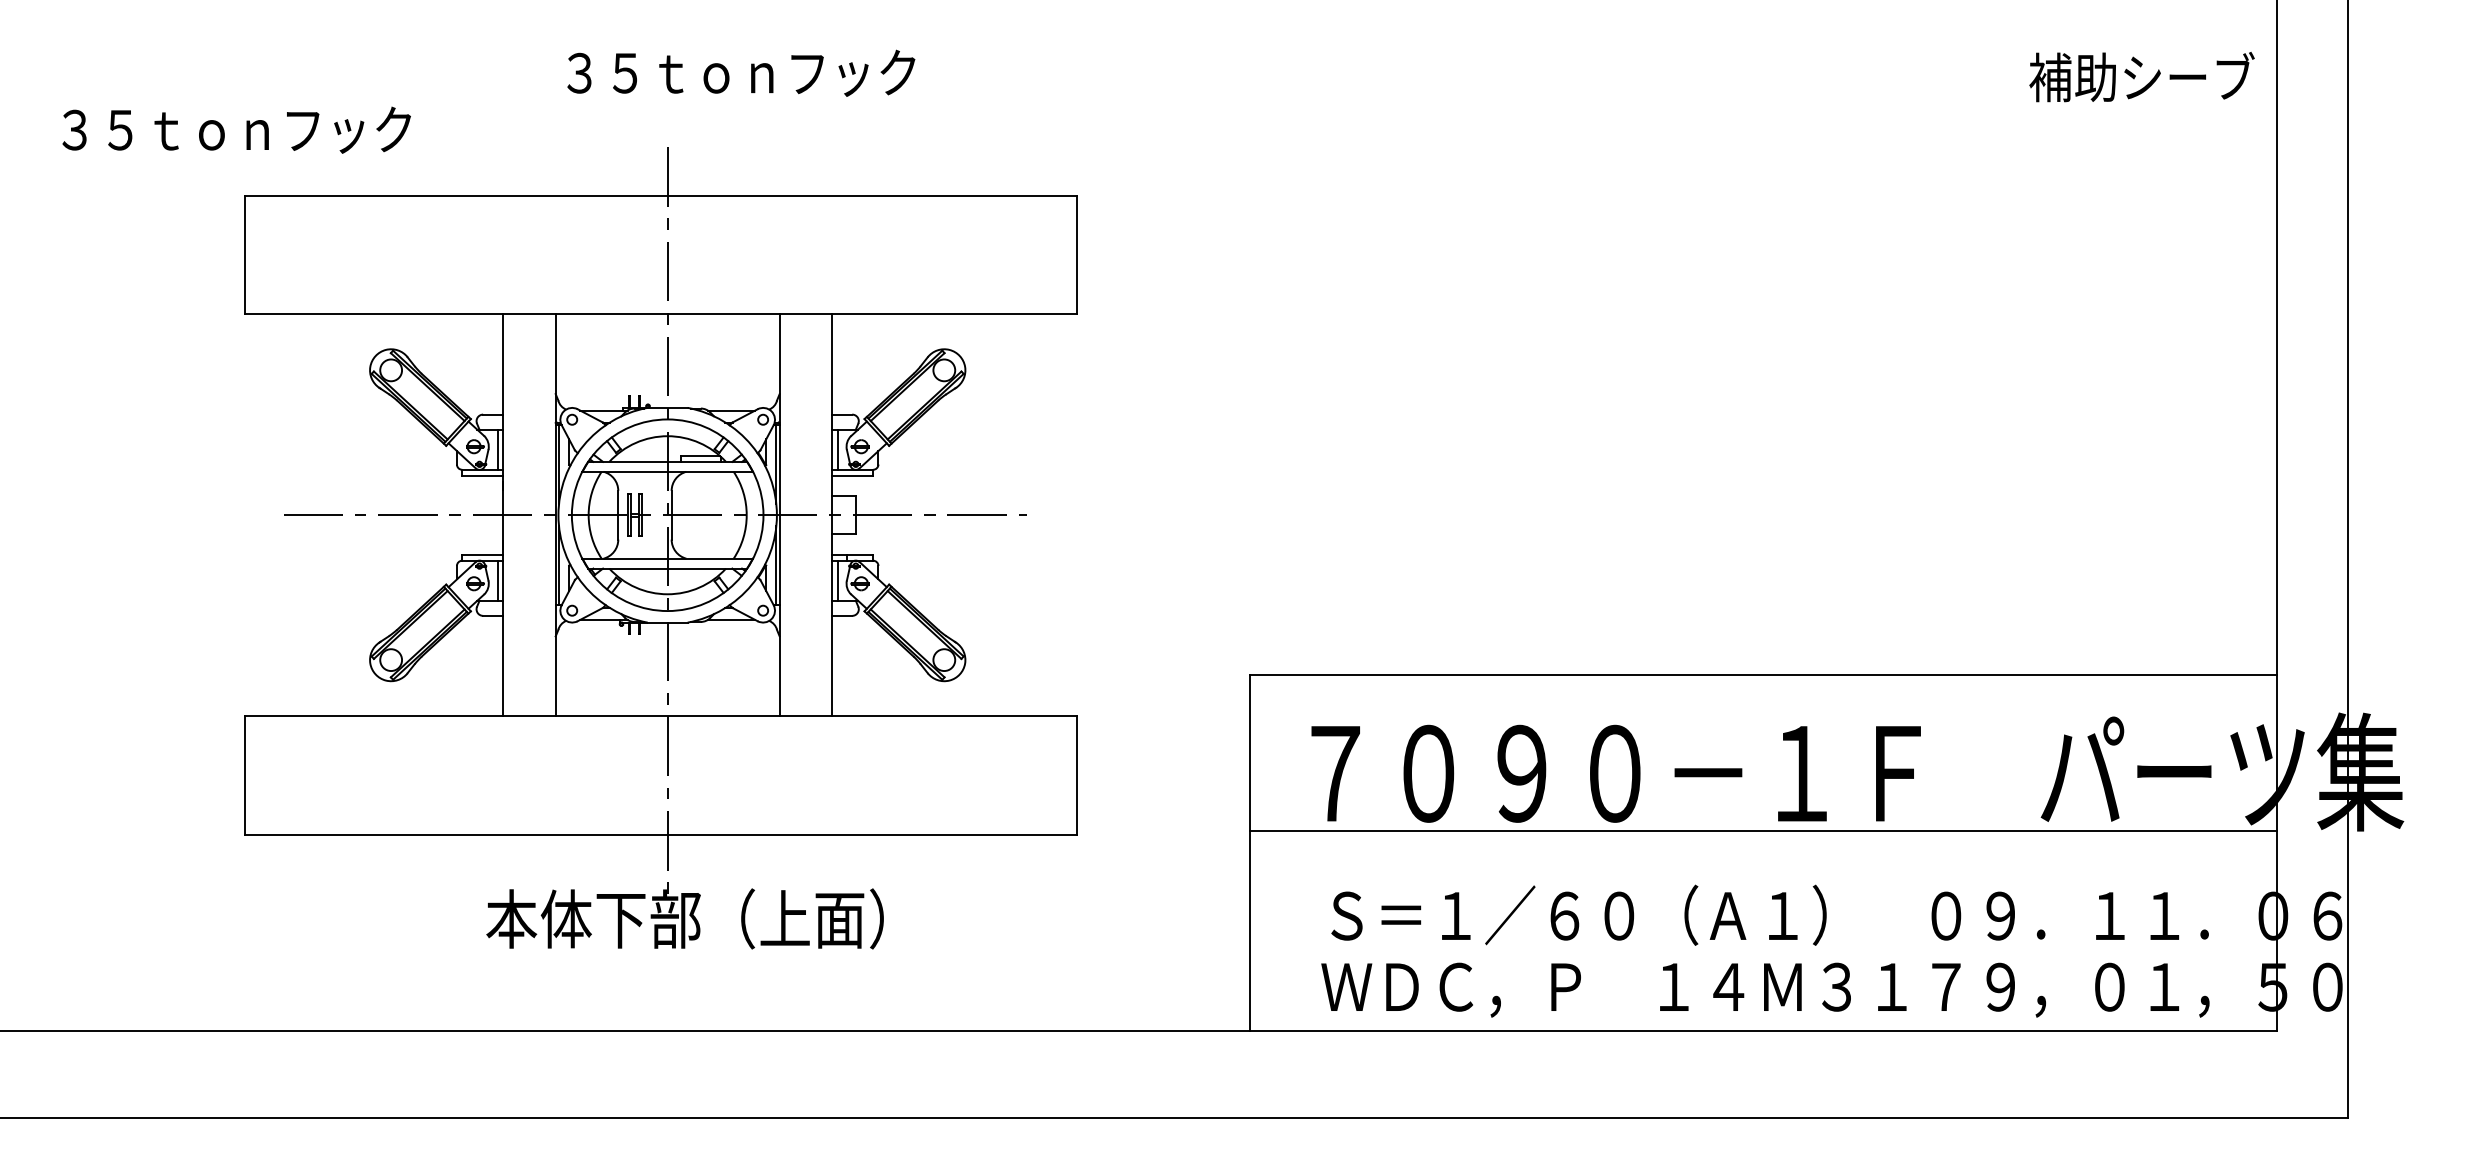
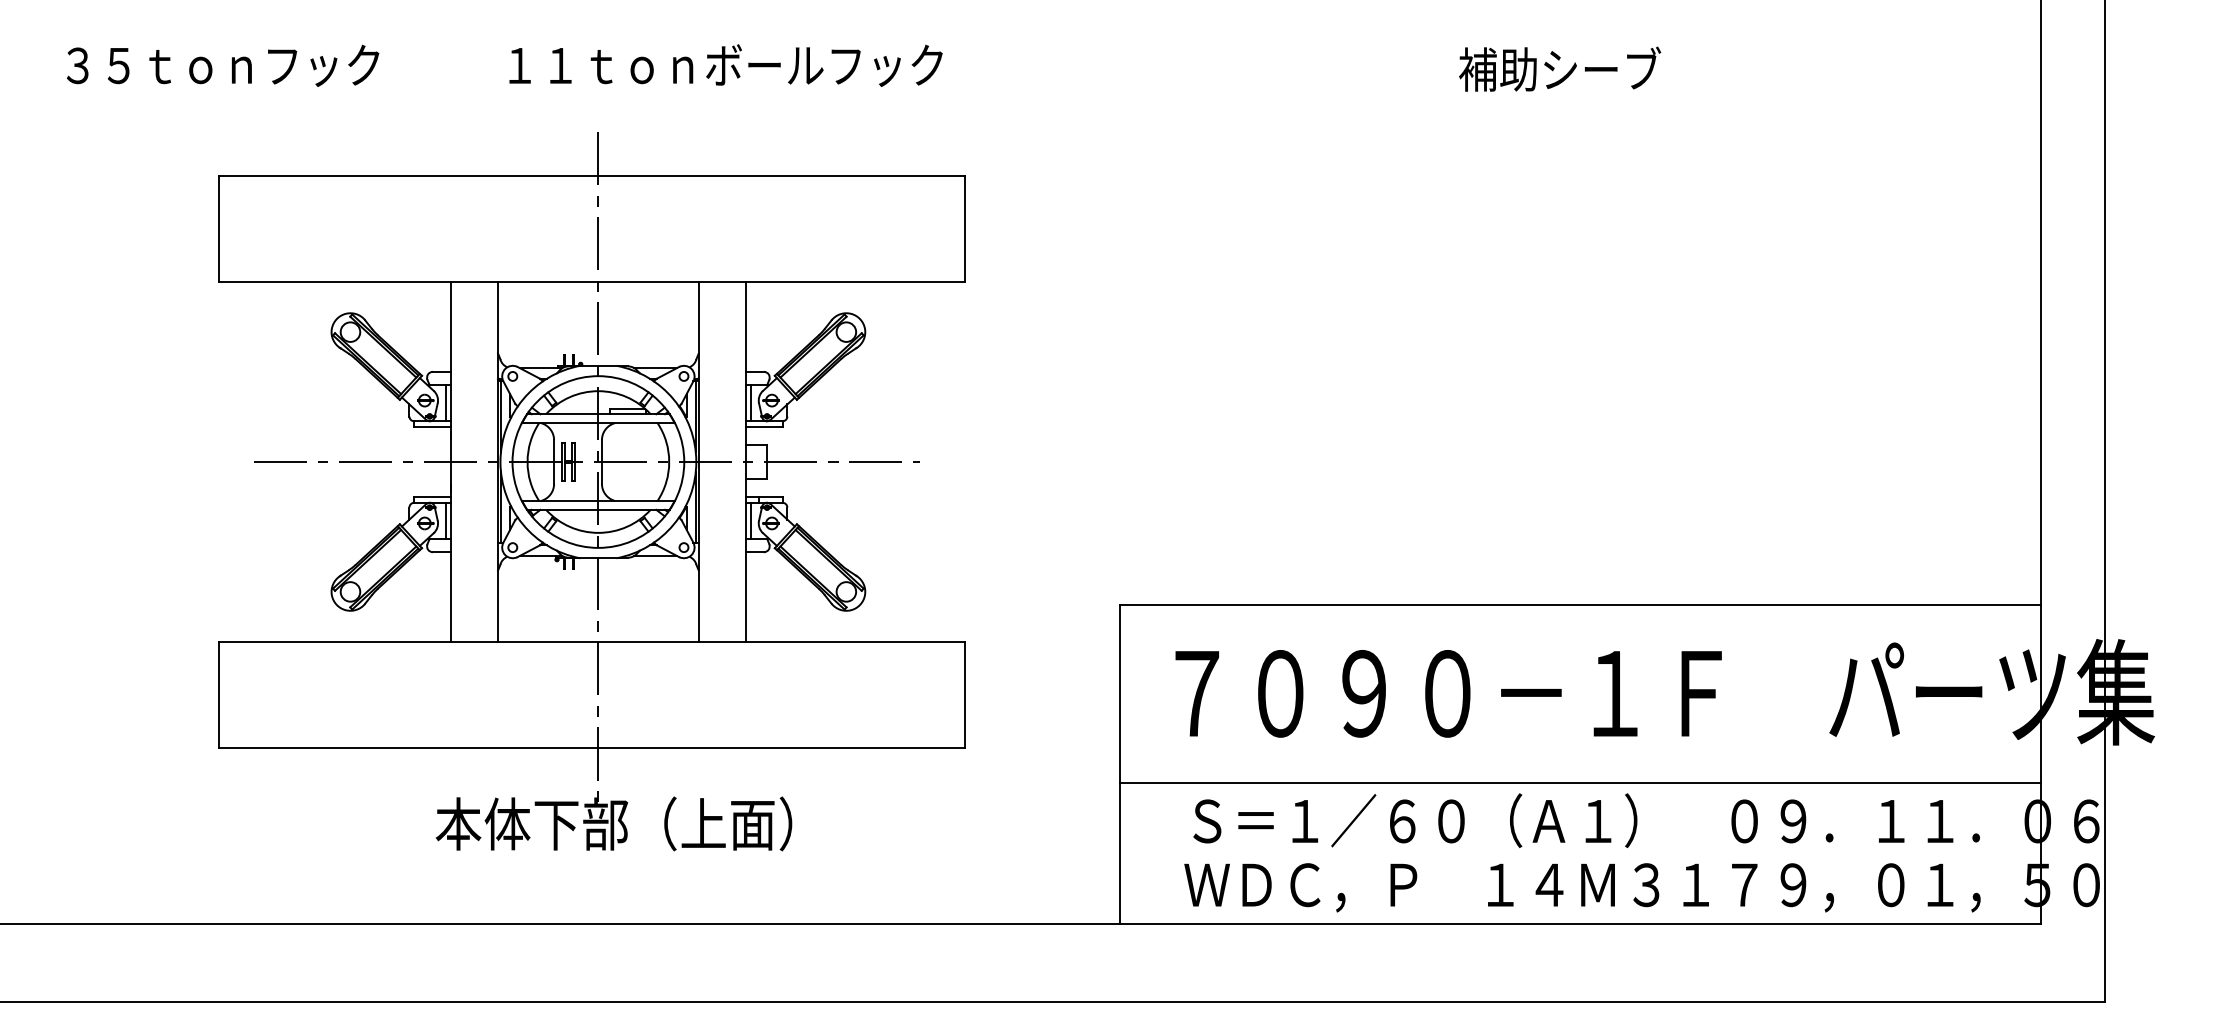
text: (809, 72) -> (725, 65), ３５ｔｏｎフック -> １１ｔｏｎボールフック
text: (2142, 76) -> (1560, 68), moved
text: (237, 129) -> (223, 65), moved
line: (1763, 831) -> (1580, 782), moved

